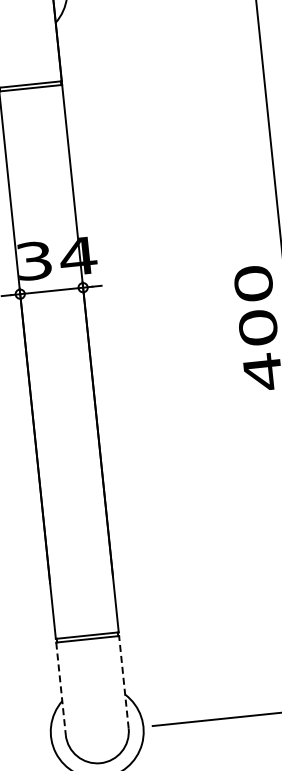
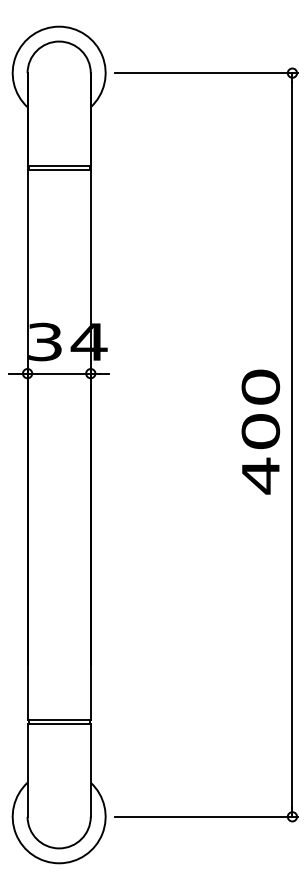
line: (123, 681) -> (90, 769), dashed -> solid
line: (60, 688) -> (27, 770), dashed -> solid

